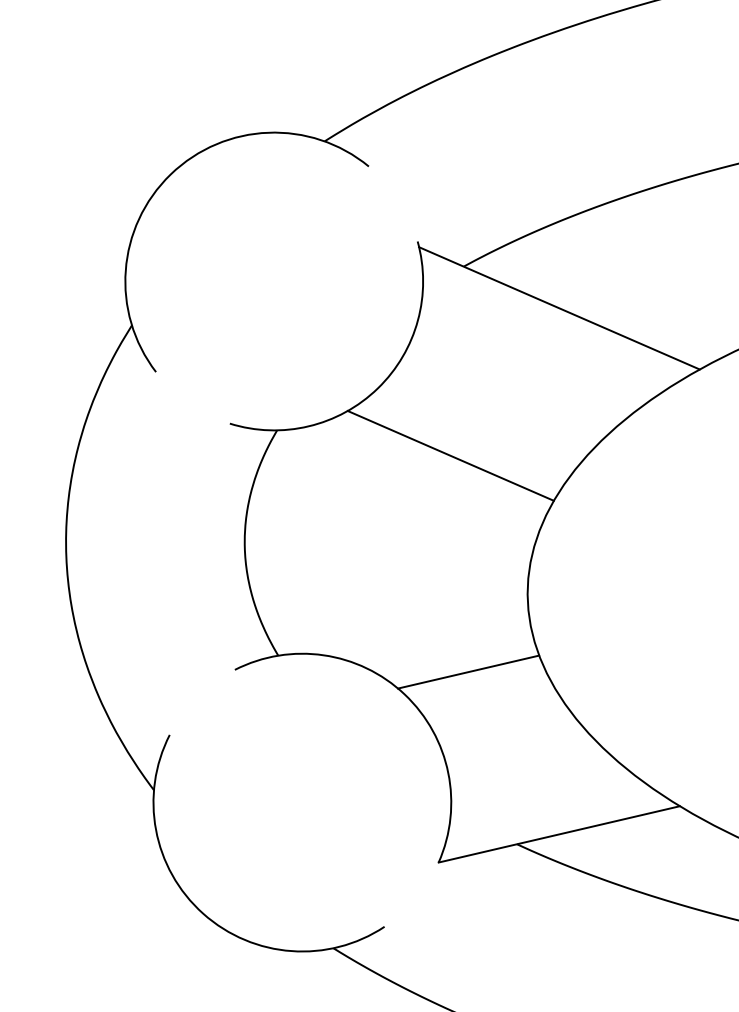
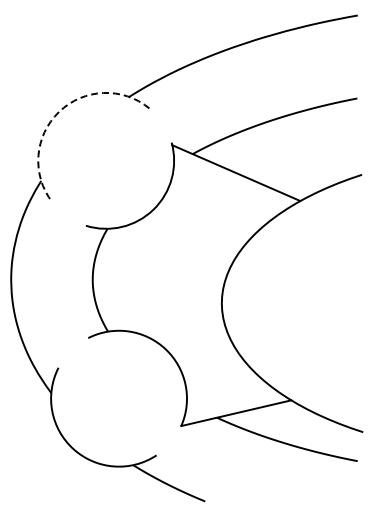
arc: (171, 175) -> (59, 112), solid -> dashed
line: (450, 453) -> (186, 239), removed
line: (467, 670) -> (194, 338), removed

